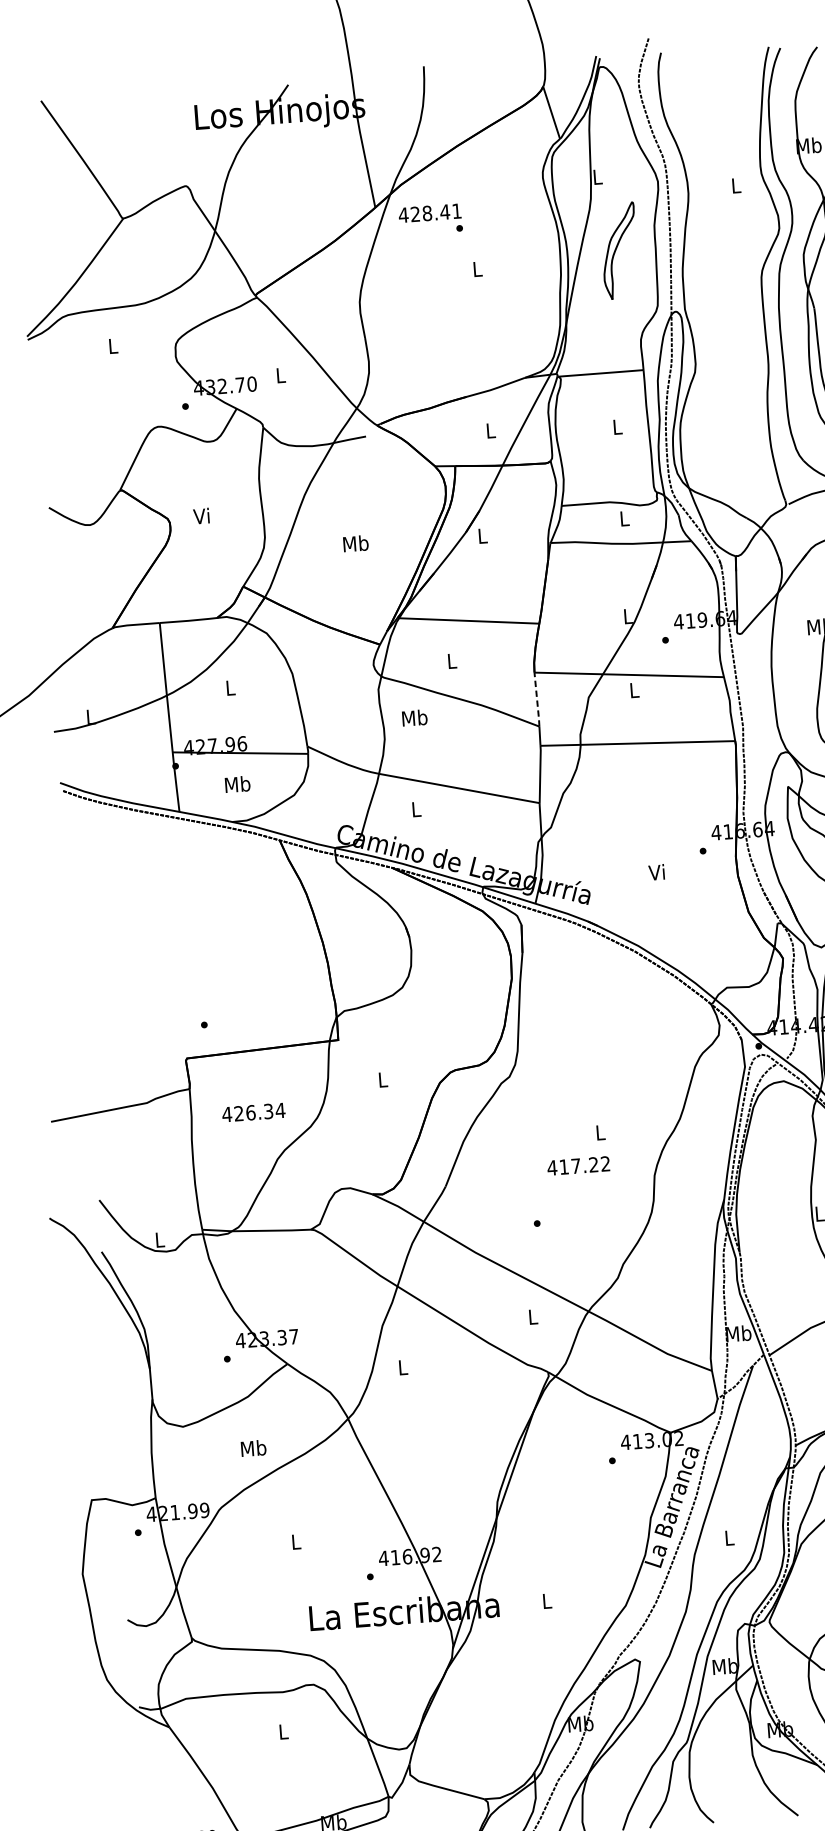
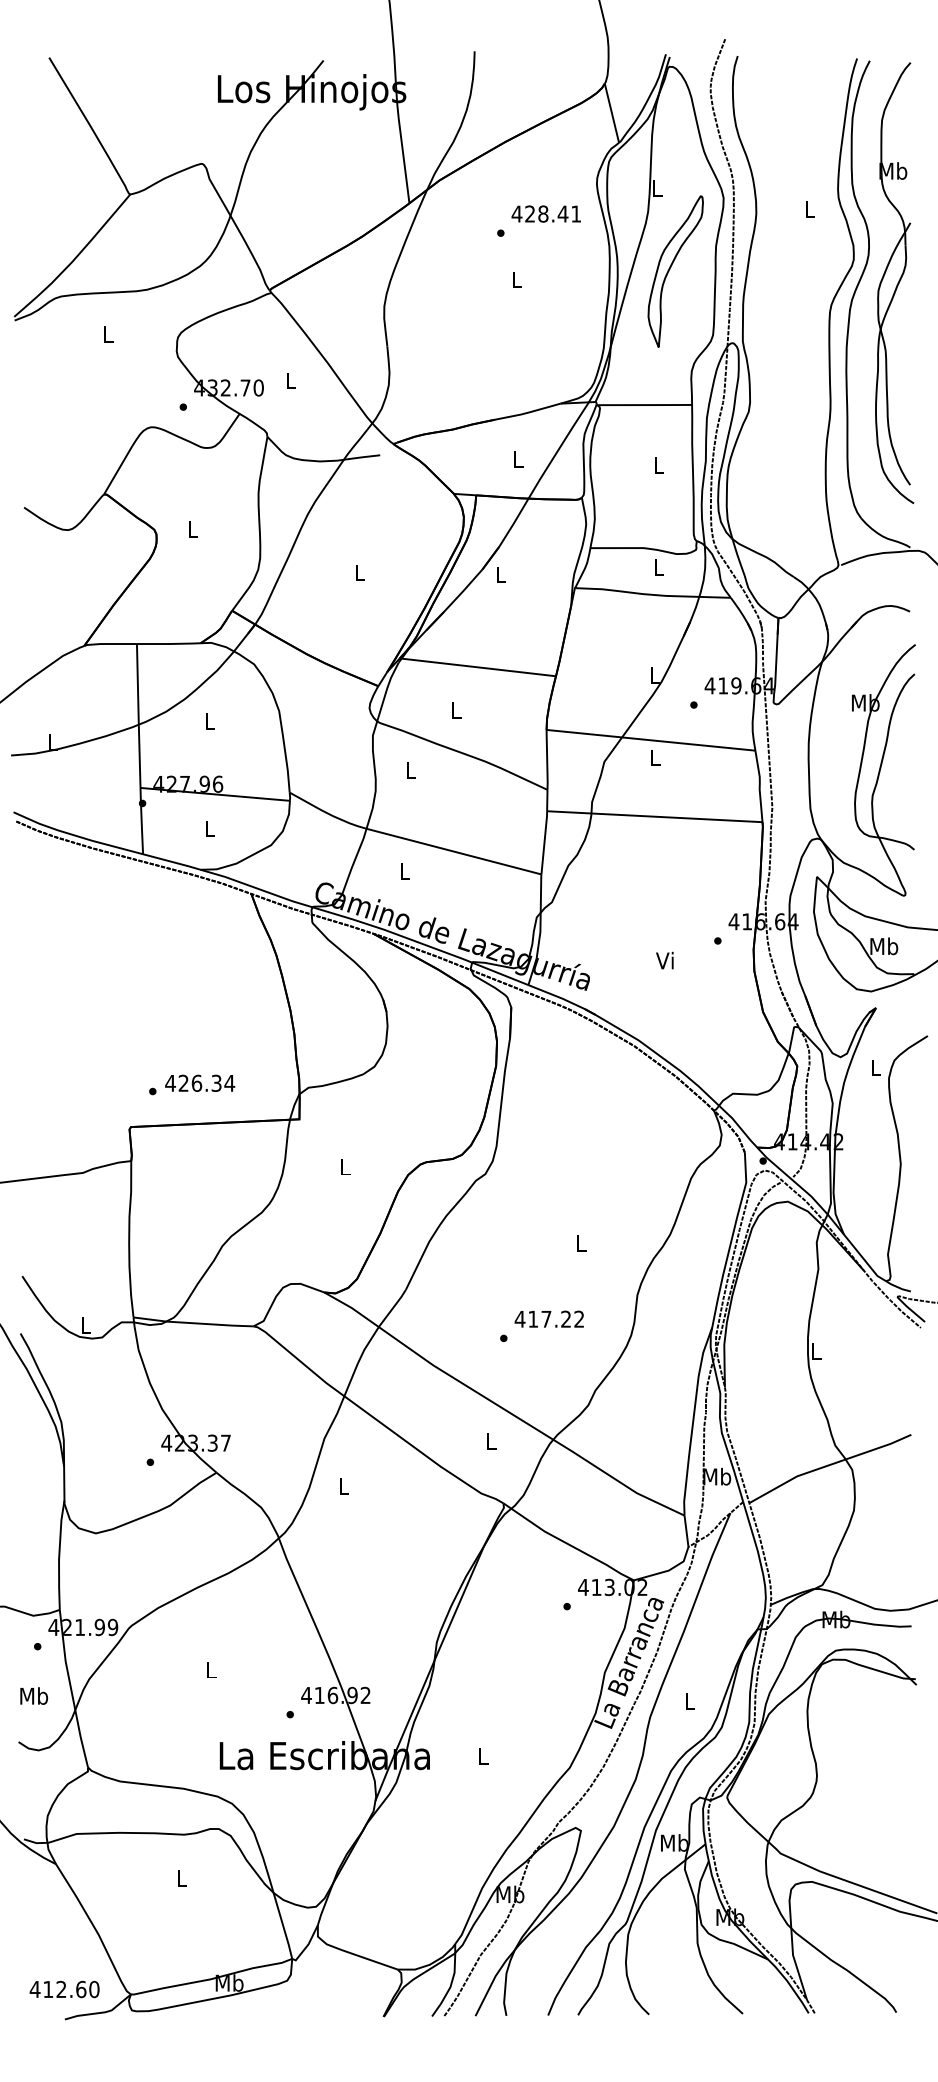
text: (429, 212) -> (545, 213), moved
part: (619, 251) -> (675, 271), size x1.43
text: (201, 516) -> (191, 529), Vi -> L
text: (356, 543) -> (360, 572), Mb -> L
line: (537, 699) -> (547, 759), dashed -> solid
text: (414, 717) -> (410, 769), Mb -> L
text: (237, 784) -> (209, 828), Mb -> L
text: (254, 1111) -> (200, 1082), moved
text: (577, 1165) -> (548, 1318), moved
text: (253, 1447) -> (34, 1695), moved

